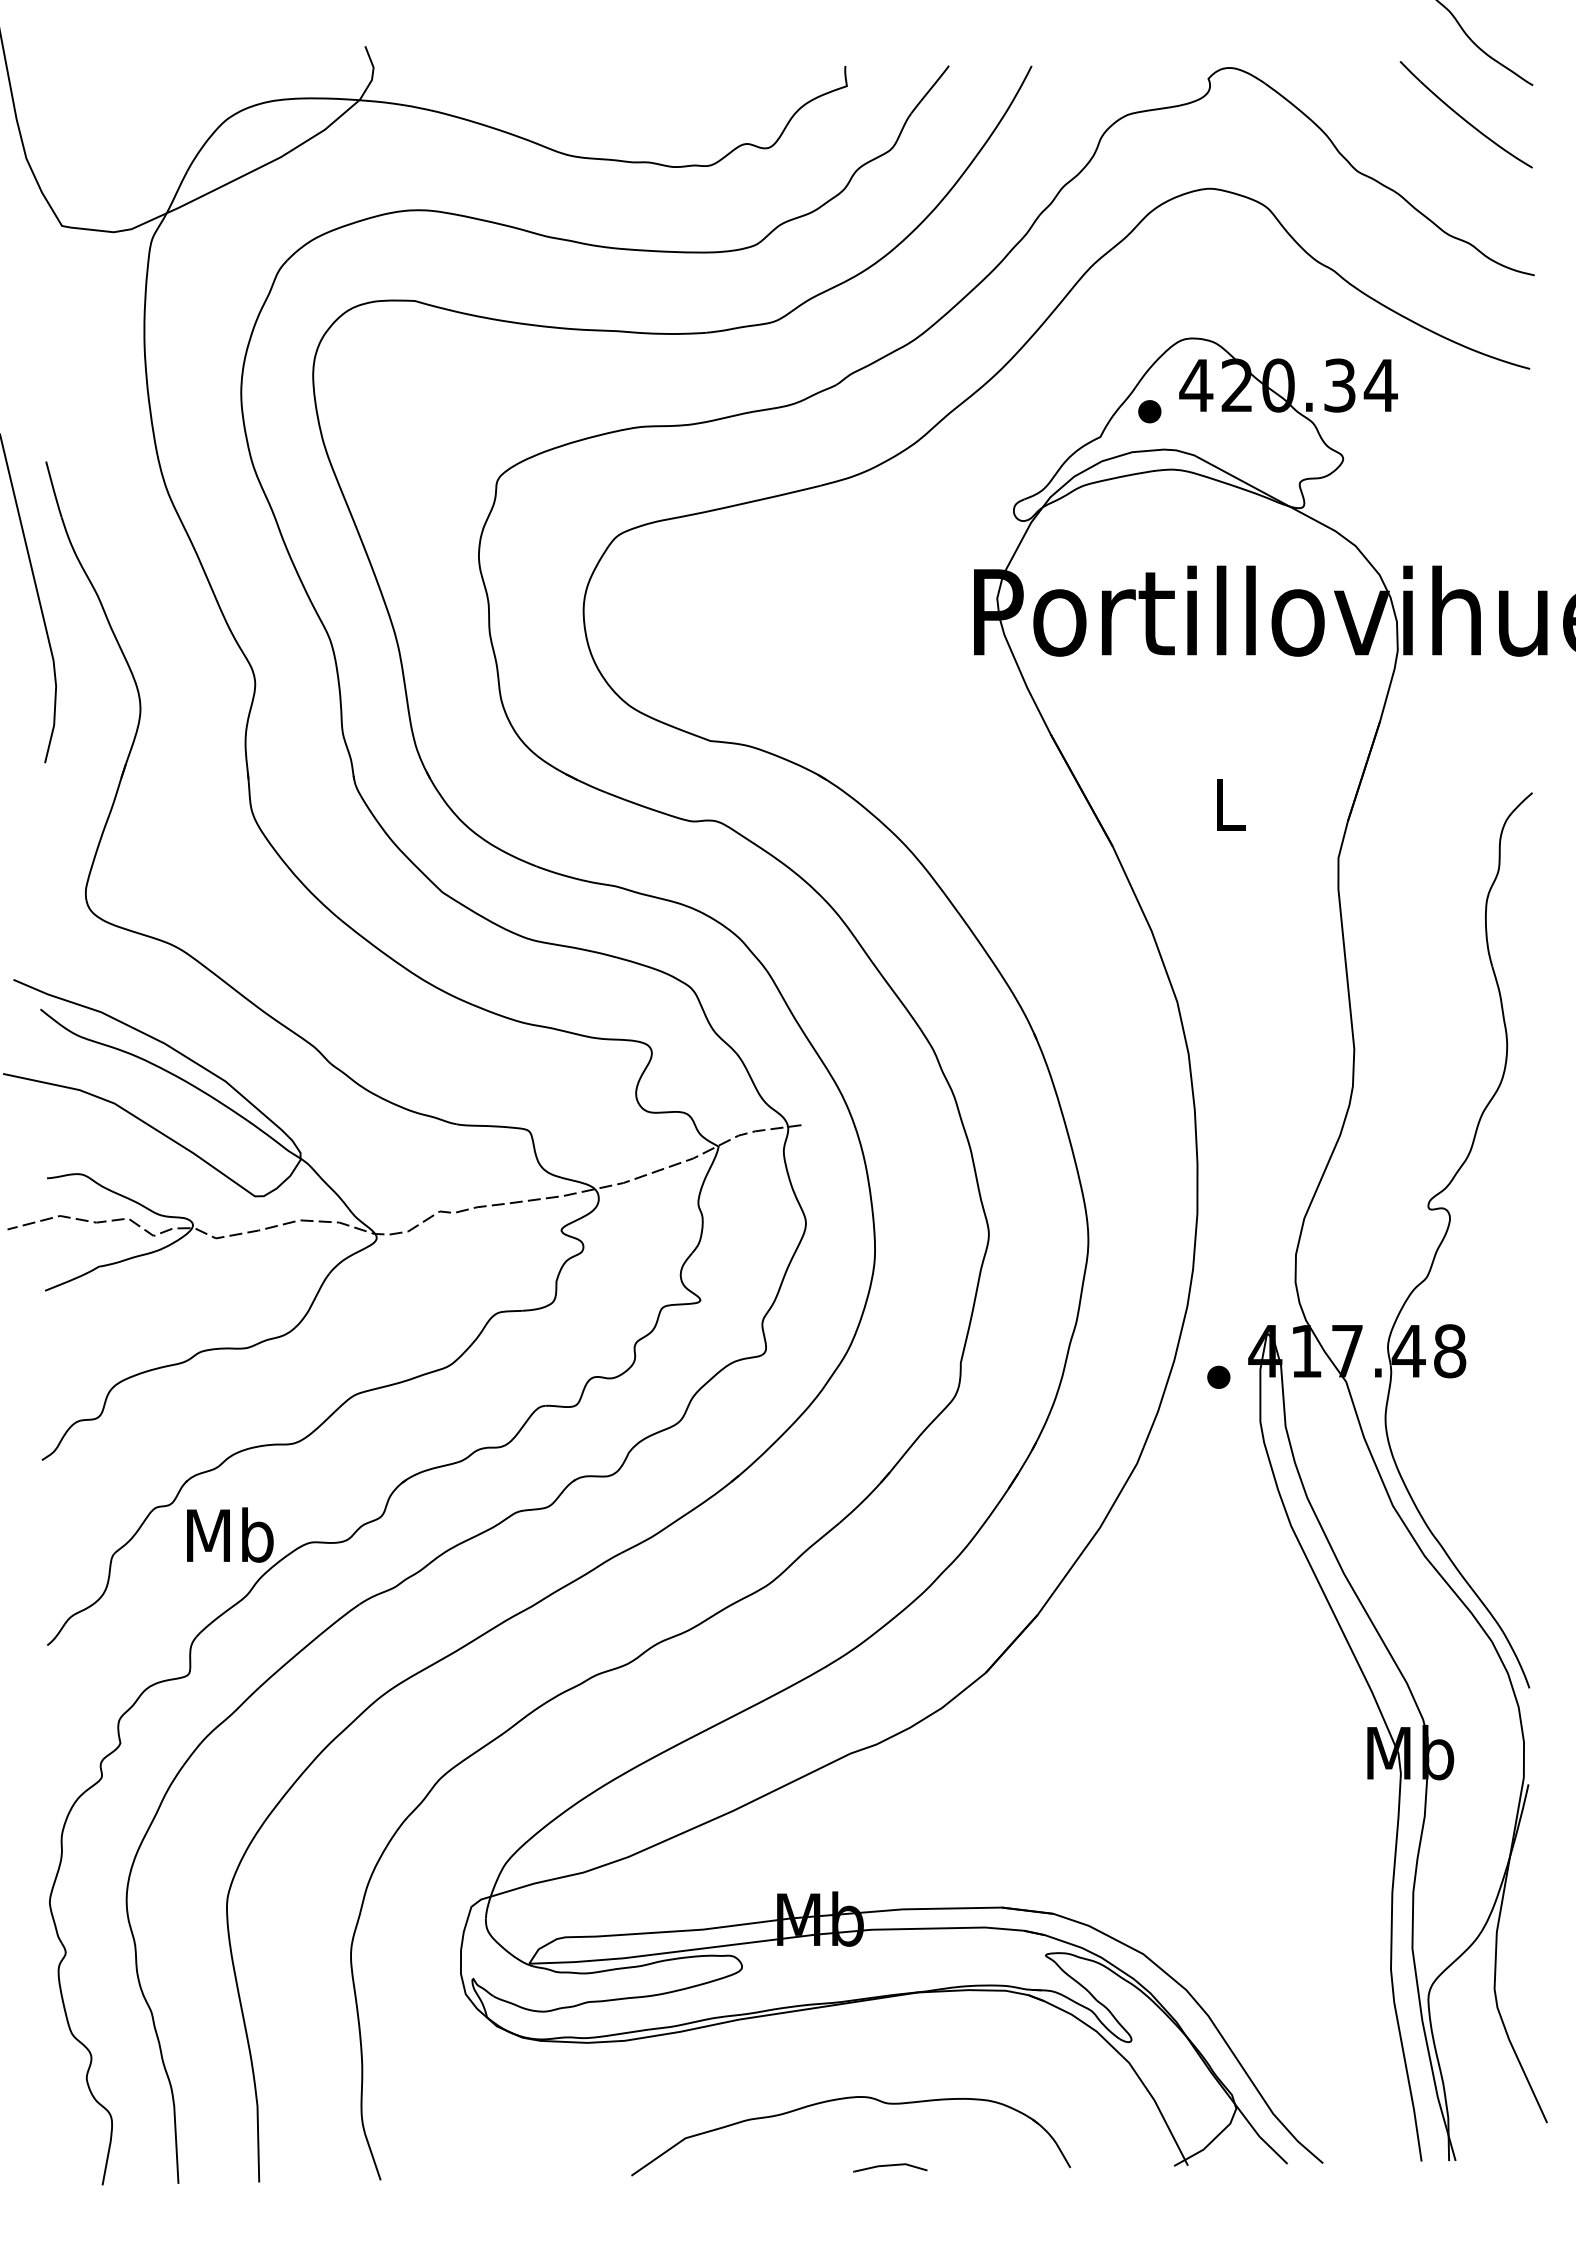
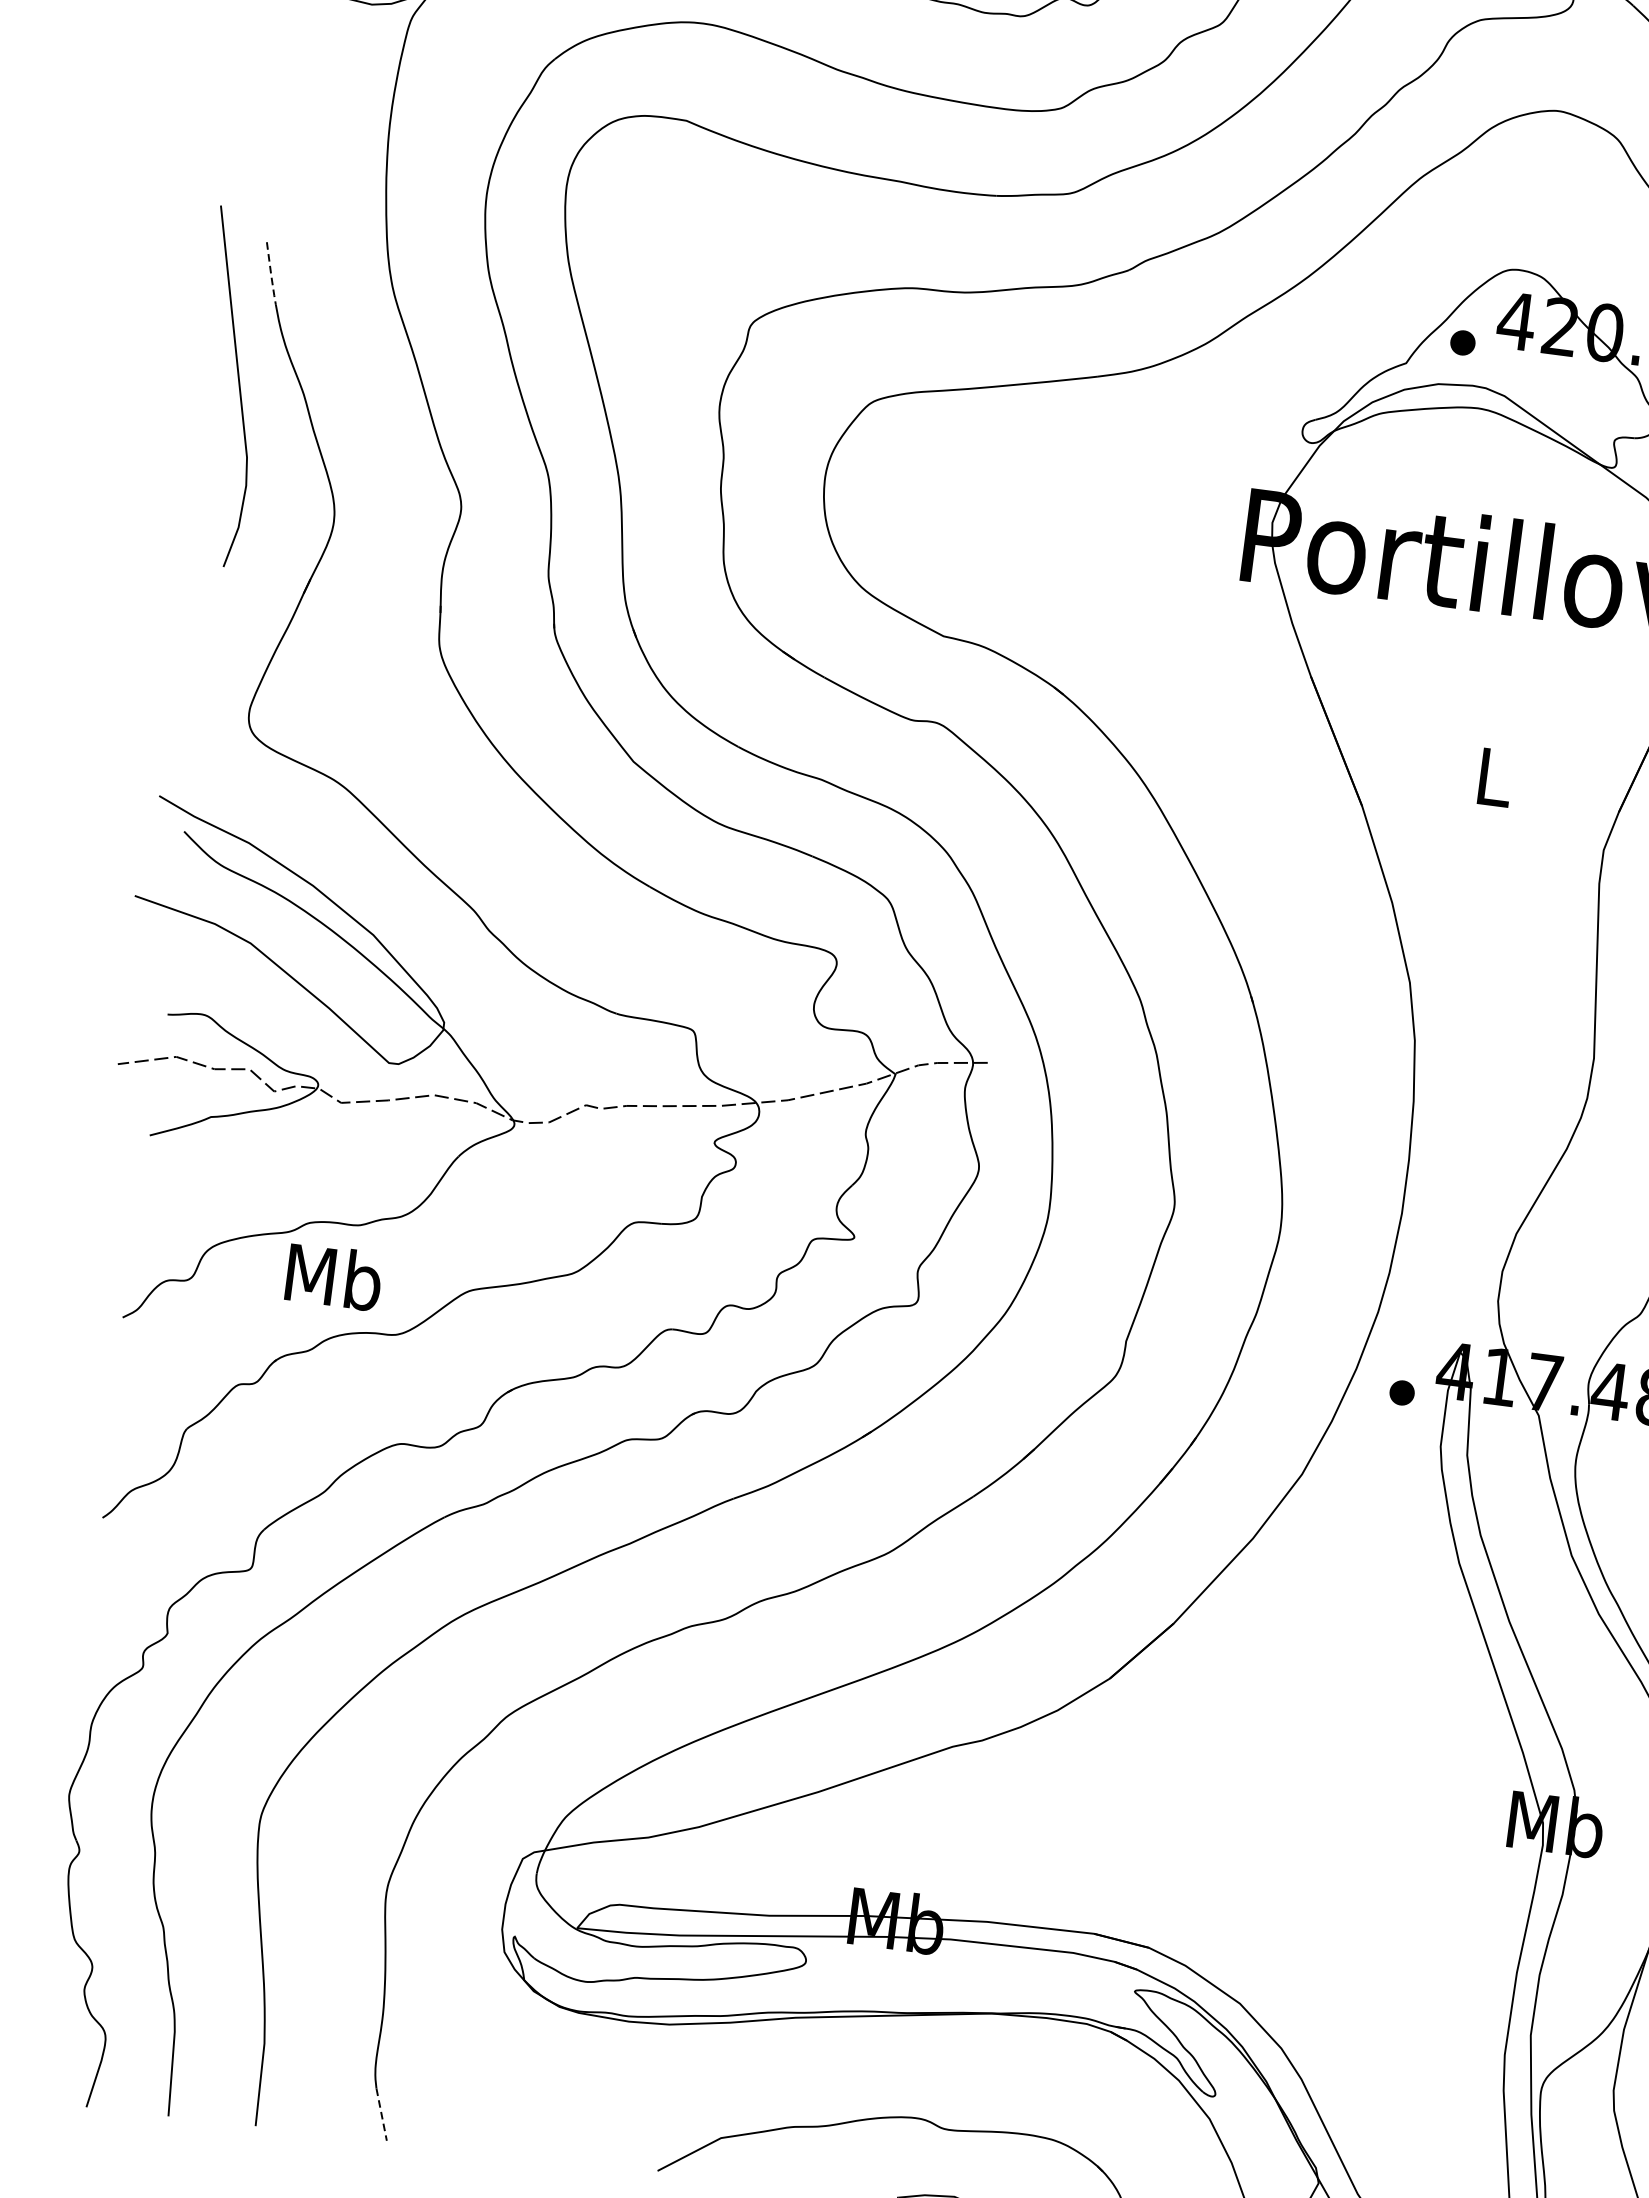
line: (54, 491) -> (271, 275), solid -> dashed
text: (230, 1534) -> (334, 1276), moved
line: (372, 2157) -> (381, 2115), solid -> dashed

